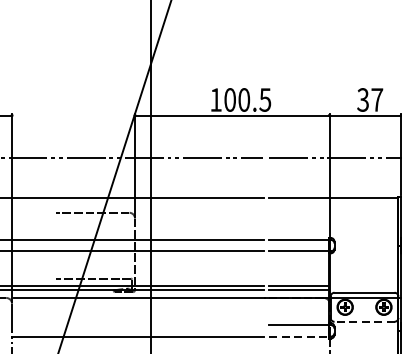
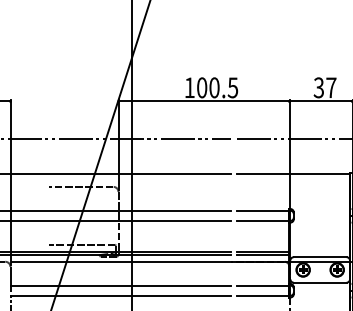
line: (363, 321) -> (319, 282), dashed -> solid
line: (137, 324) -> (120, 285), added
line: (300, 336) -> (263, 295), dashed -> solid

